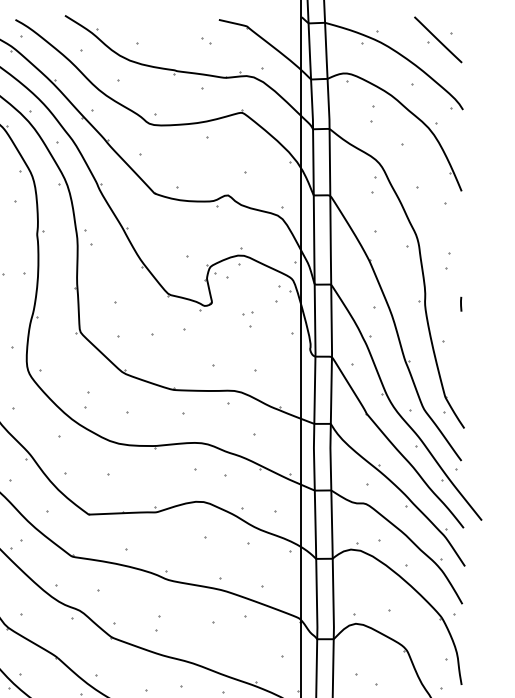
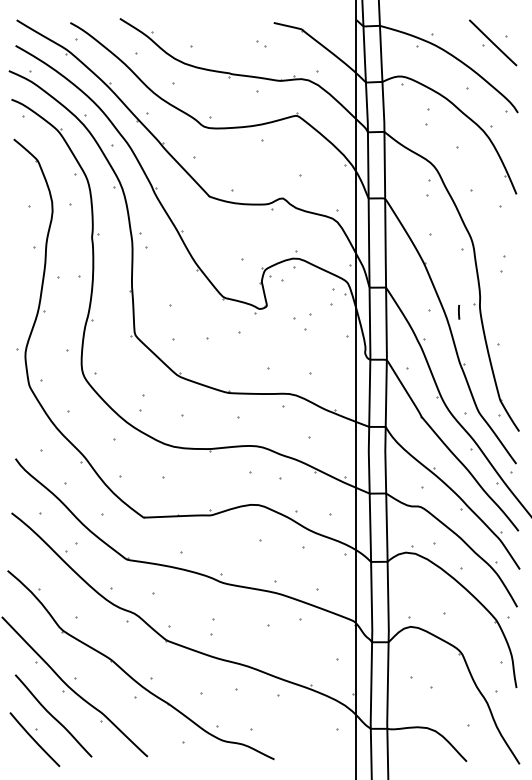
line: (461, 304) -> (459, 312), moved
part: (247, 313) -> (302, 316), size x1.6

